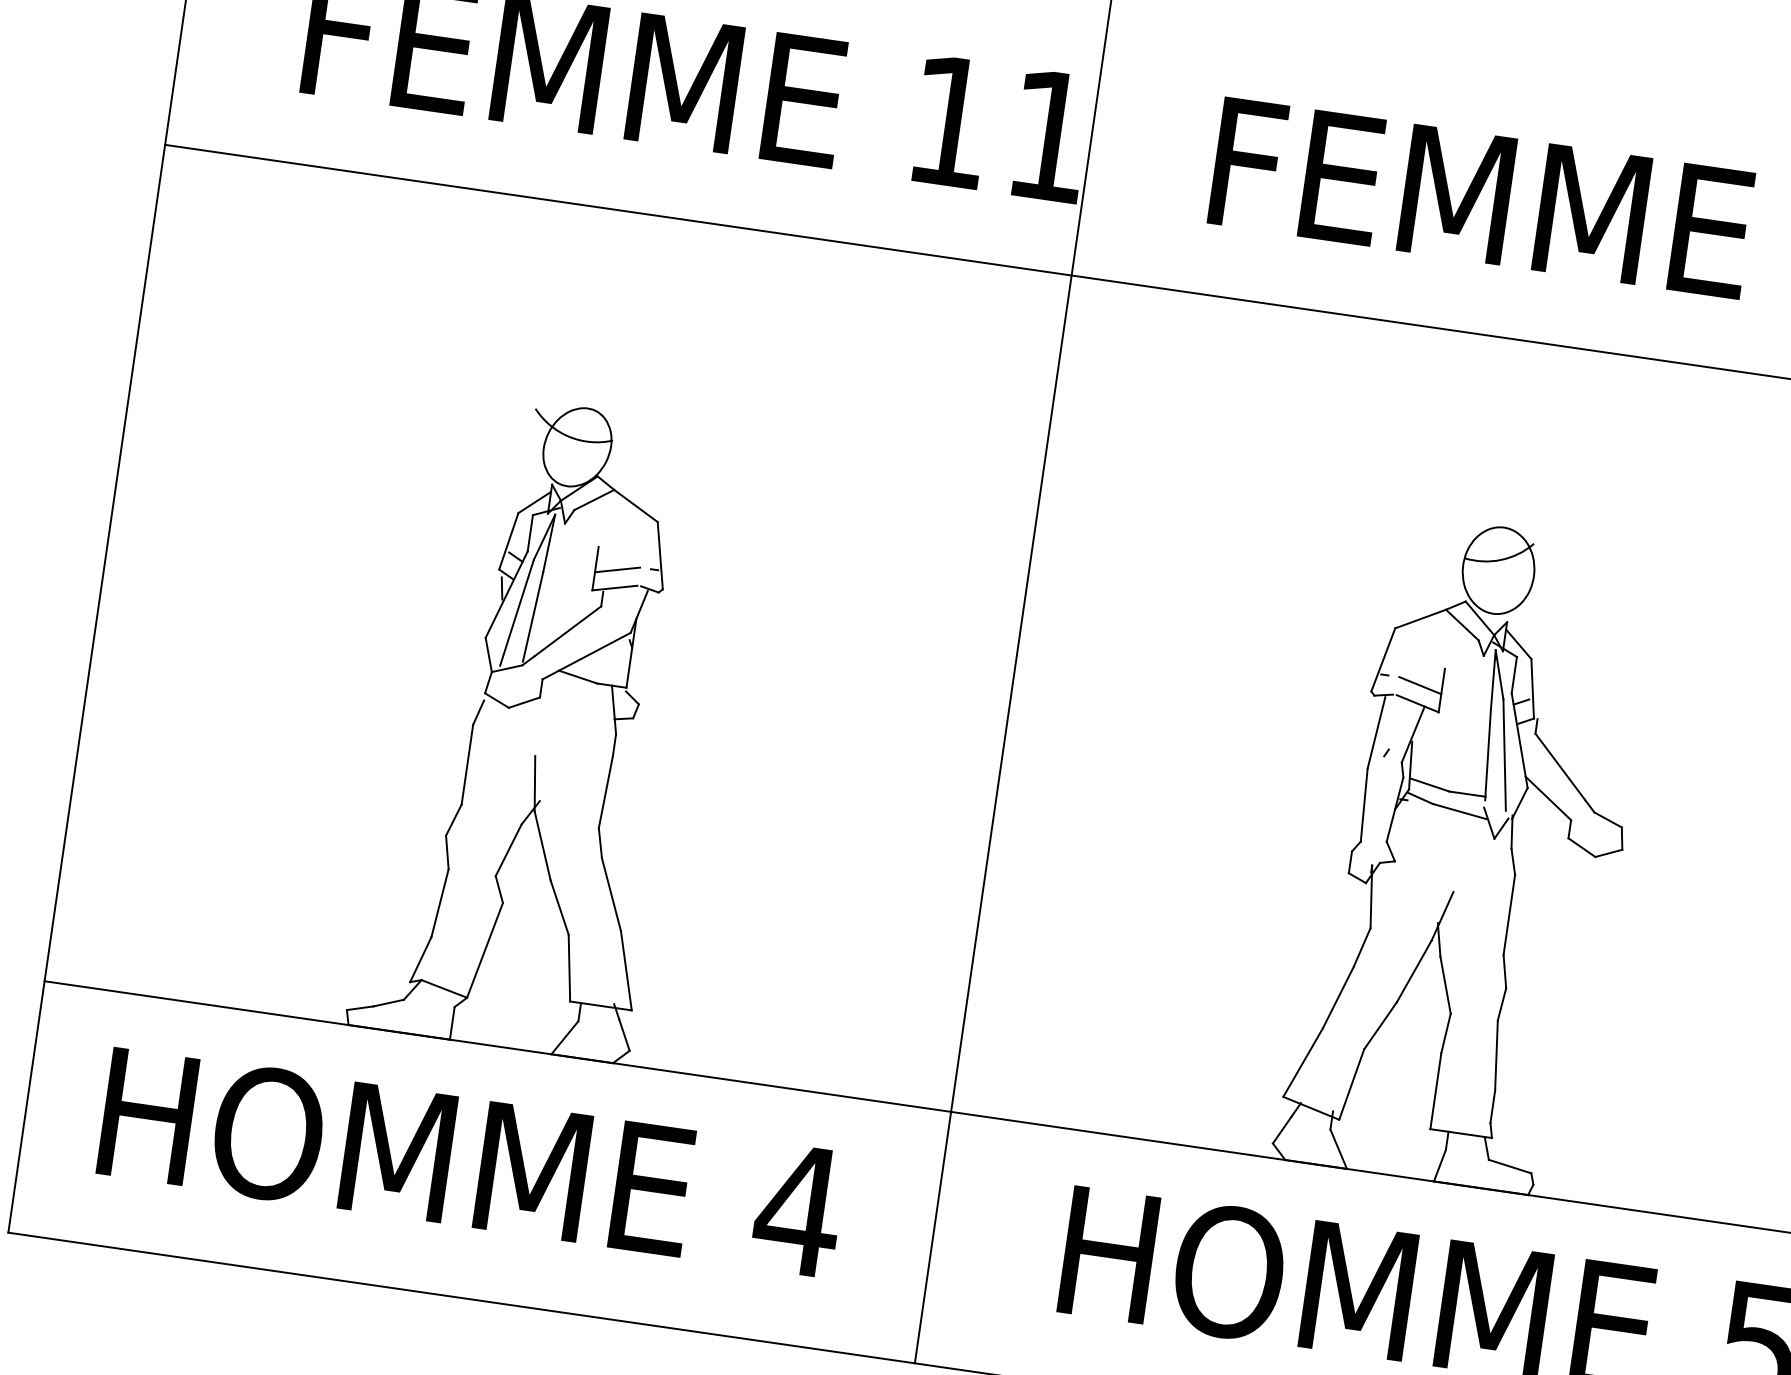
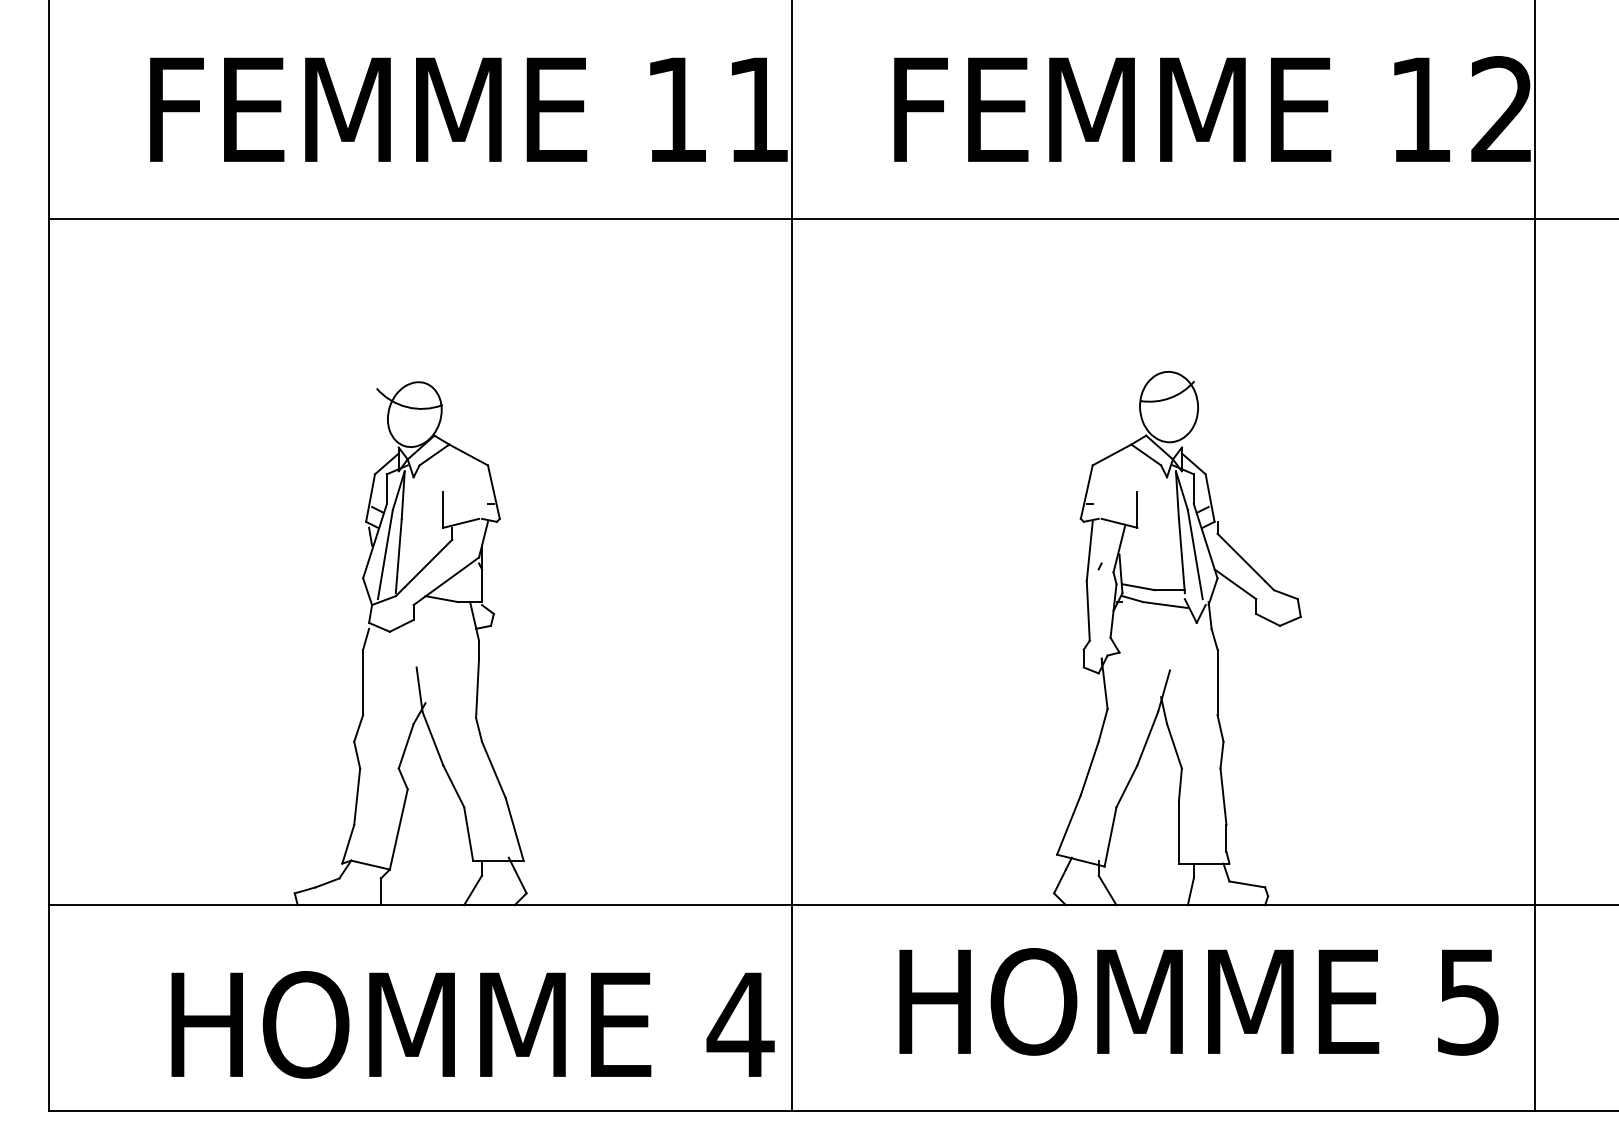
line: (617, 570) -> (461, 508), removed
line: (1420, 685) -> (1119, 508), removed
text: (471, 1162) -> (472, 1024), moved

